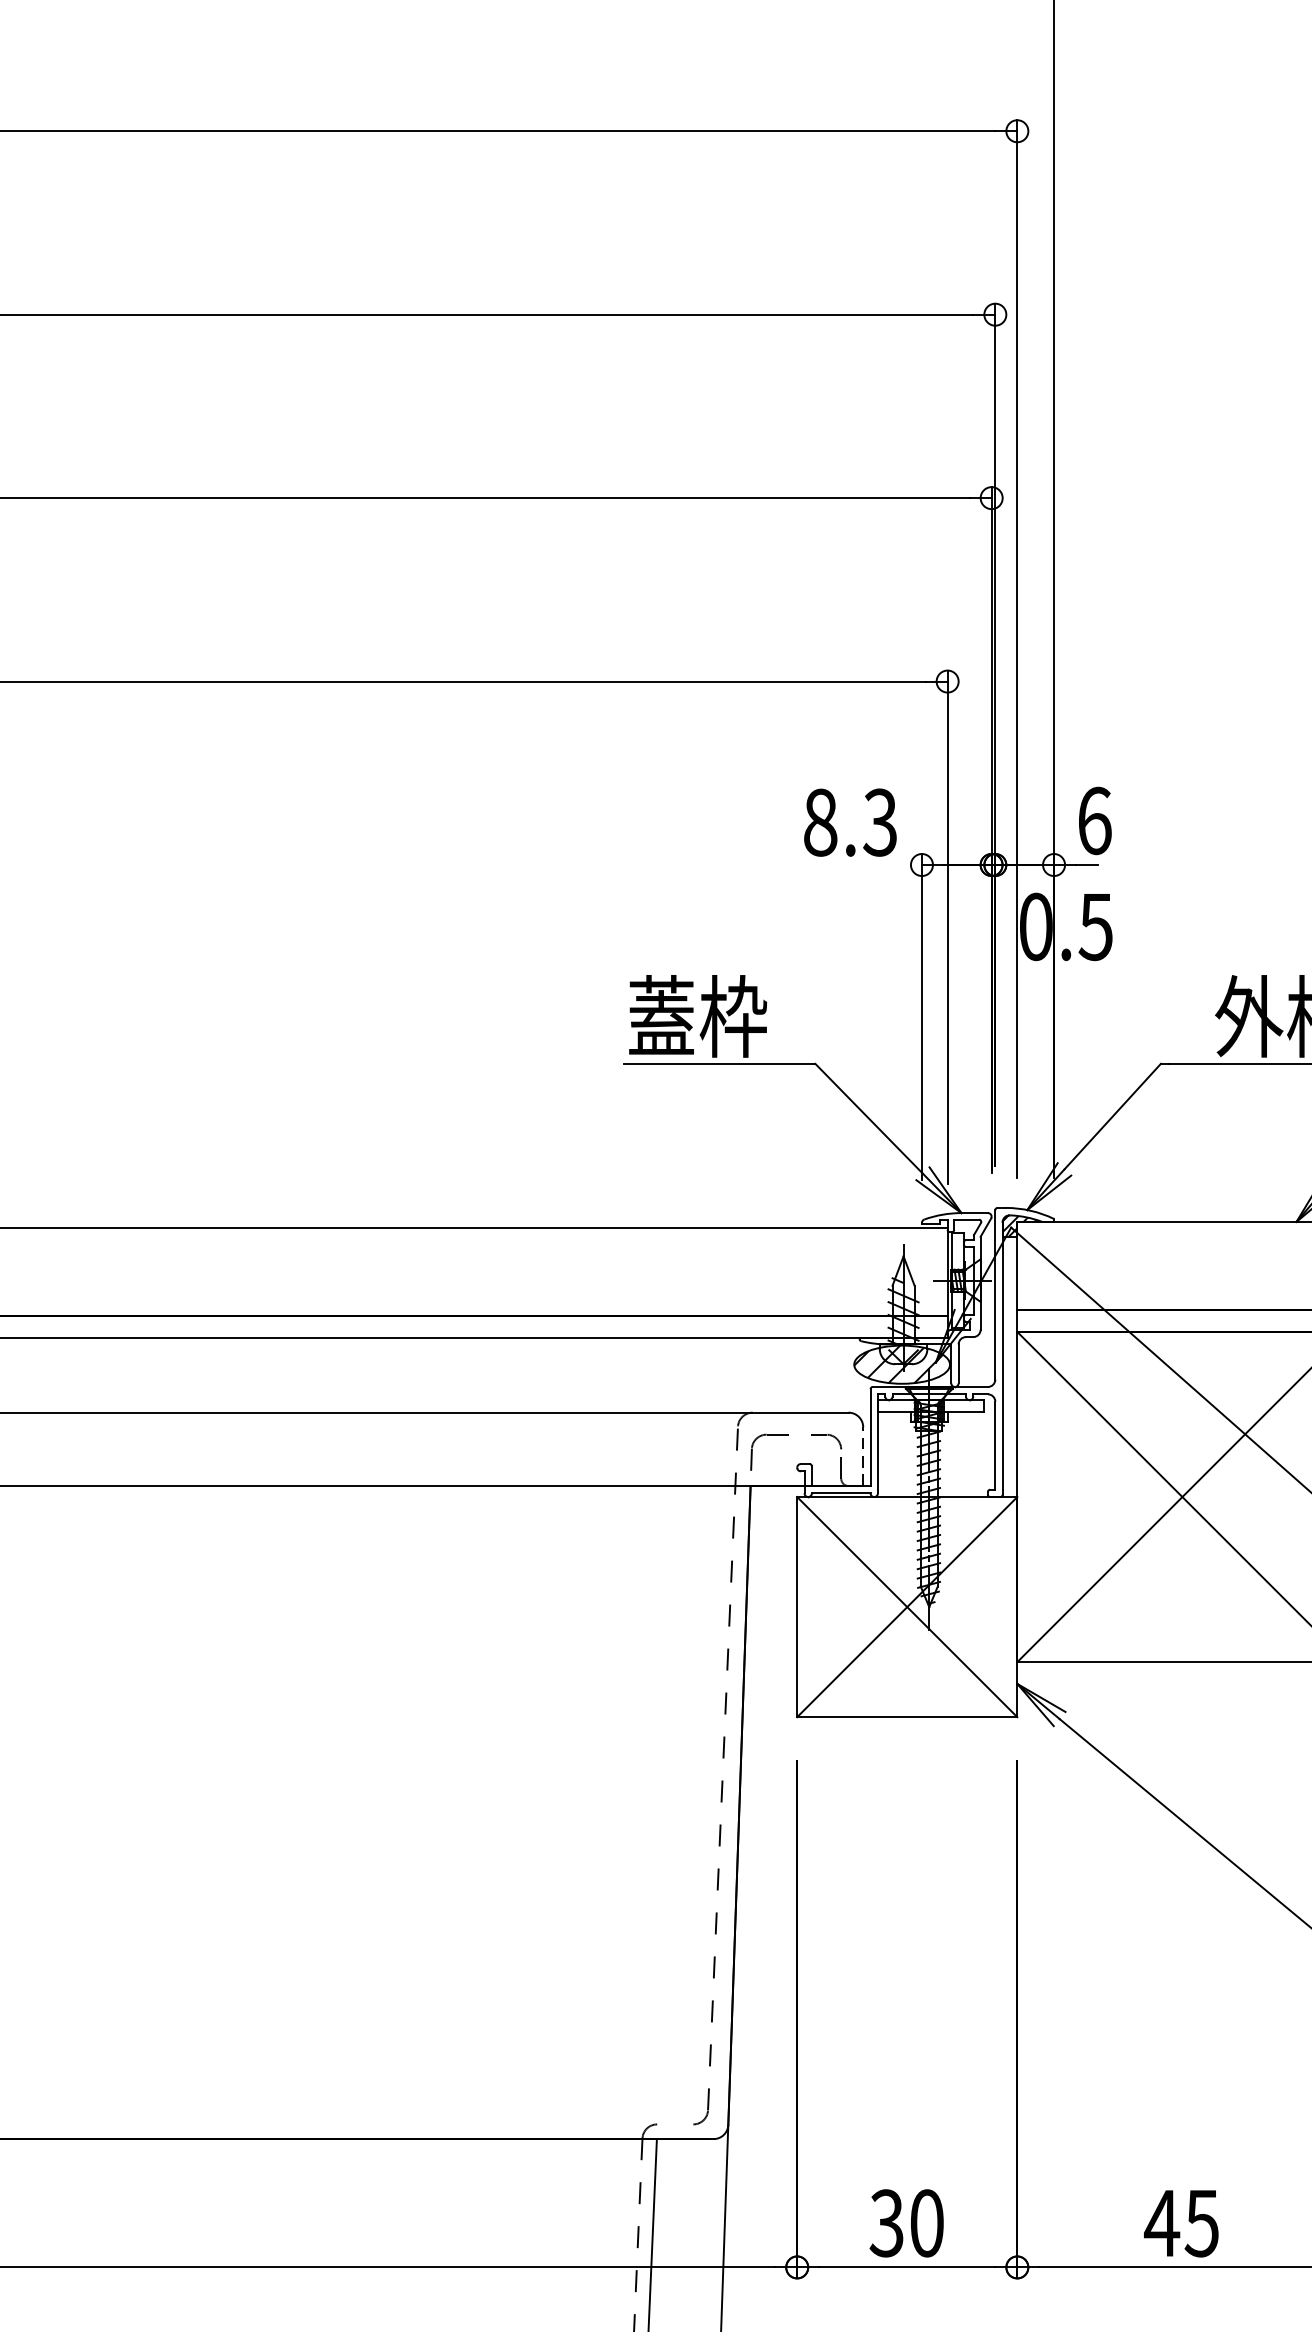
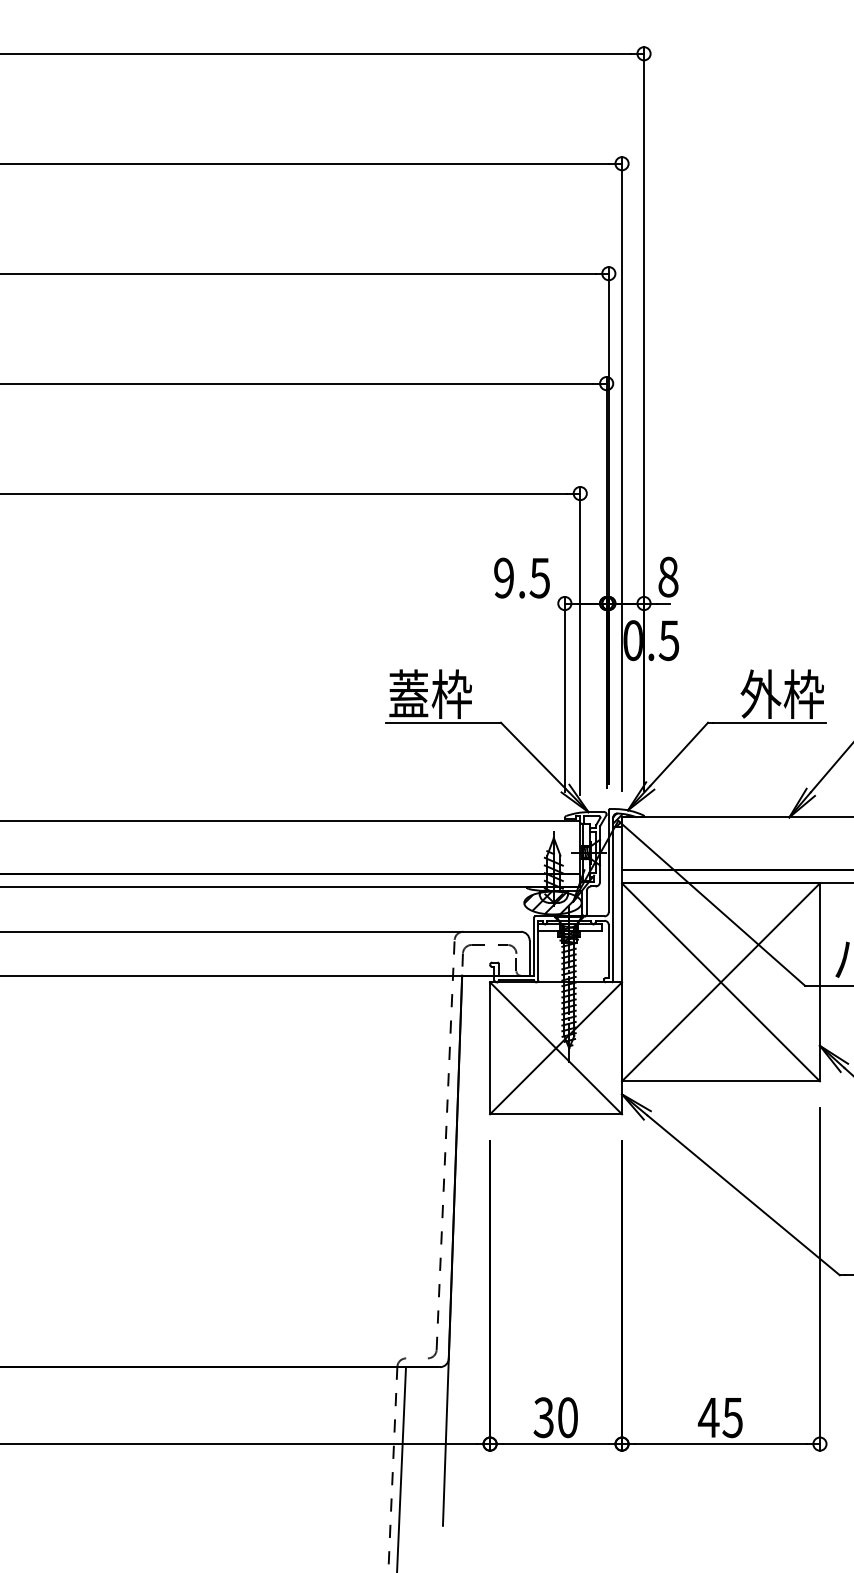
text: (1094, 819) -> (668, 576), 6 -> 8
text: (849, 821) -> (521, 577), 8.3 -> 9.5
line: (862, 1457) -> (529, 958), dashed -> solid

